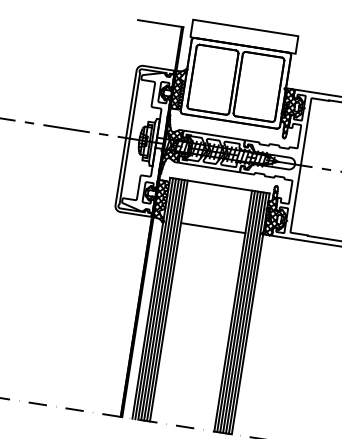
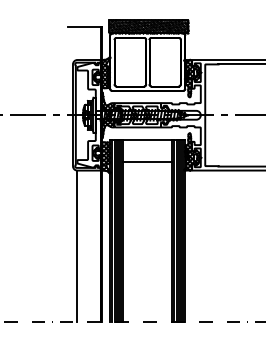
hatch: (244, 36) -> (148, 26), added
line: (212, 227) -> (147, 161), moved
line: (105, 311) -> (77, 245), added

